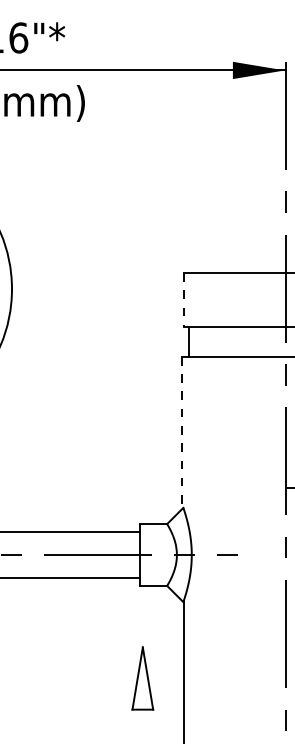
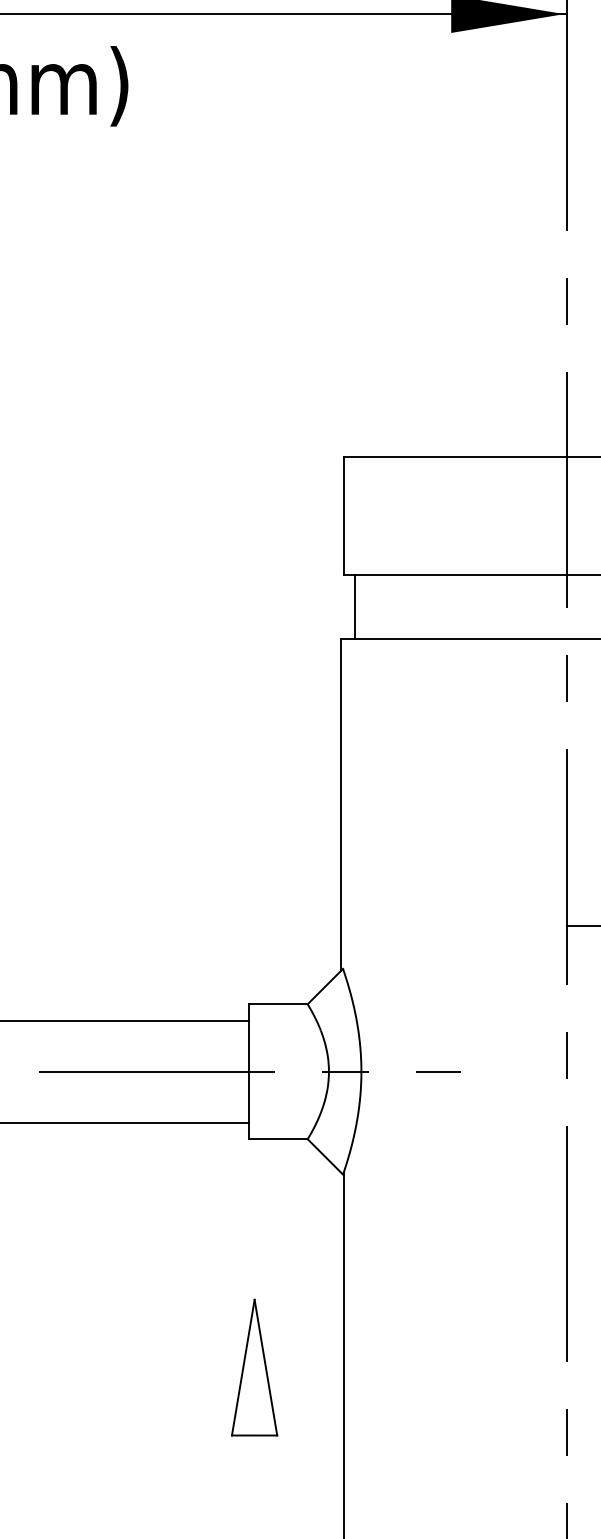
line: (183, 300) -> (343, 516), dashed -> solid
line: (182, 432) -> (341, 804), dashed -> solid
part: (142, 678) -> (253, 1367), moved

